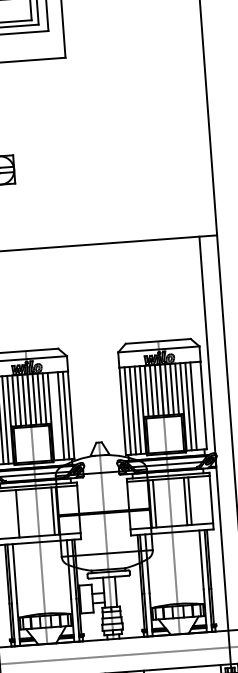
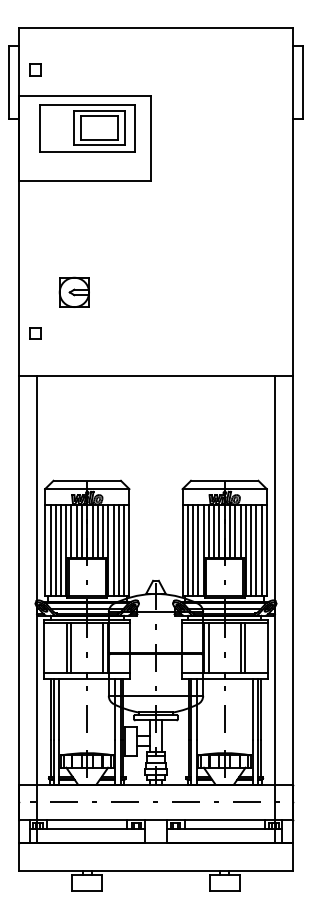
line: (198, 405) -> (261, 550), added
line: (56, 416) -> (113, 550), added
line: (22, 512) -> (71, 647), added

